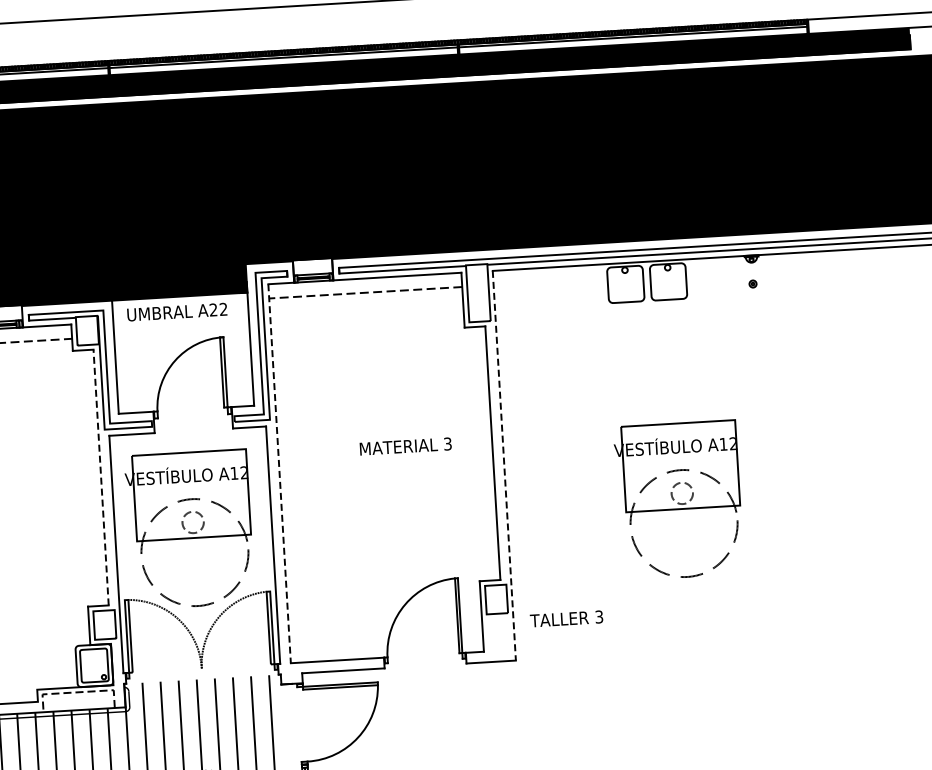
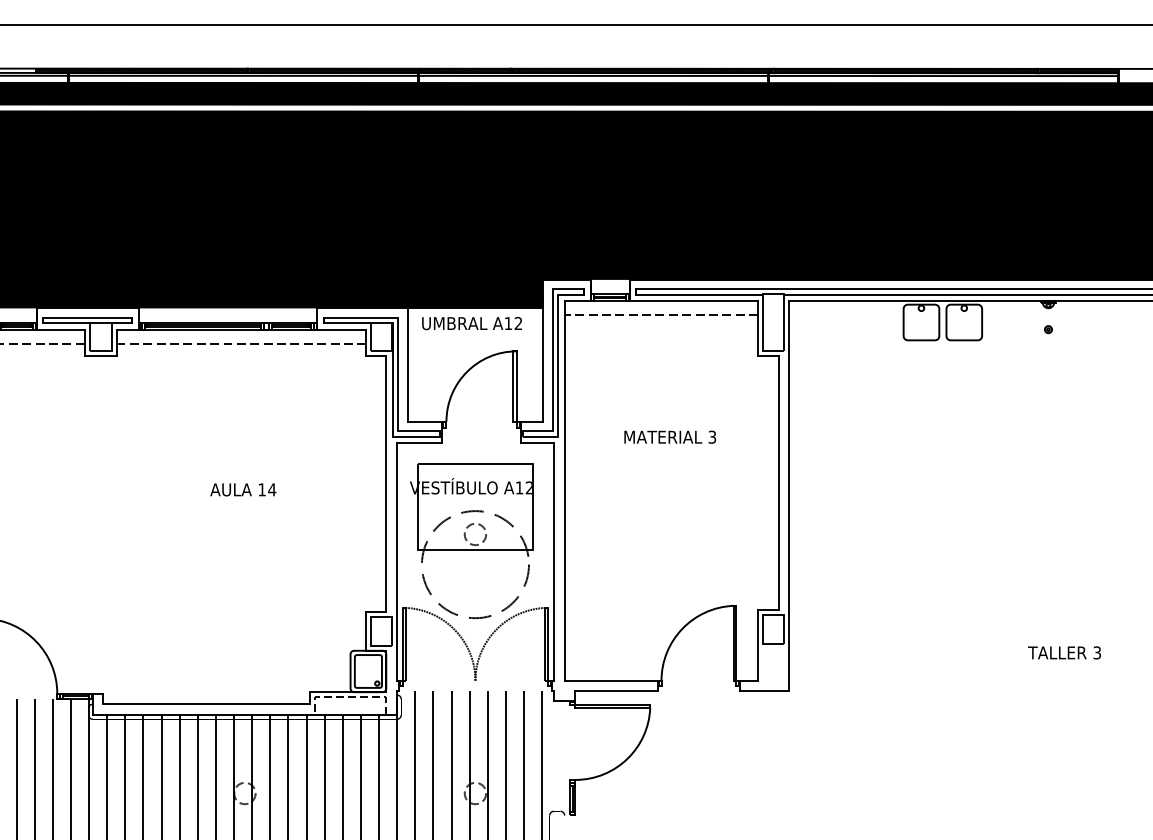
text: (212, 309) -> (507, 323), A22 -> A12
text: (406, 445) -> (670, 436), moved
line: (504, 465) -> (789, 496), dashed -> solid
line: (279, 473) -> (564, 490), dashed -> solid
line: (101, 476) -> (386, 483), dashed -> solid
part: (678, 500) -> (961, 541), removed
text: (566, 618) -> (1064, 652), moved

